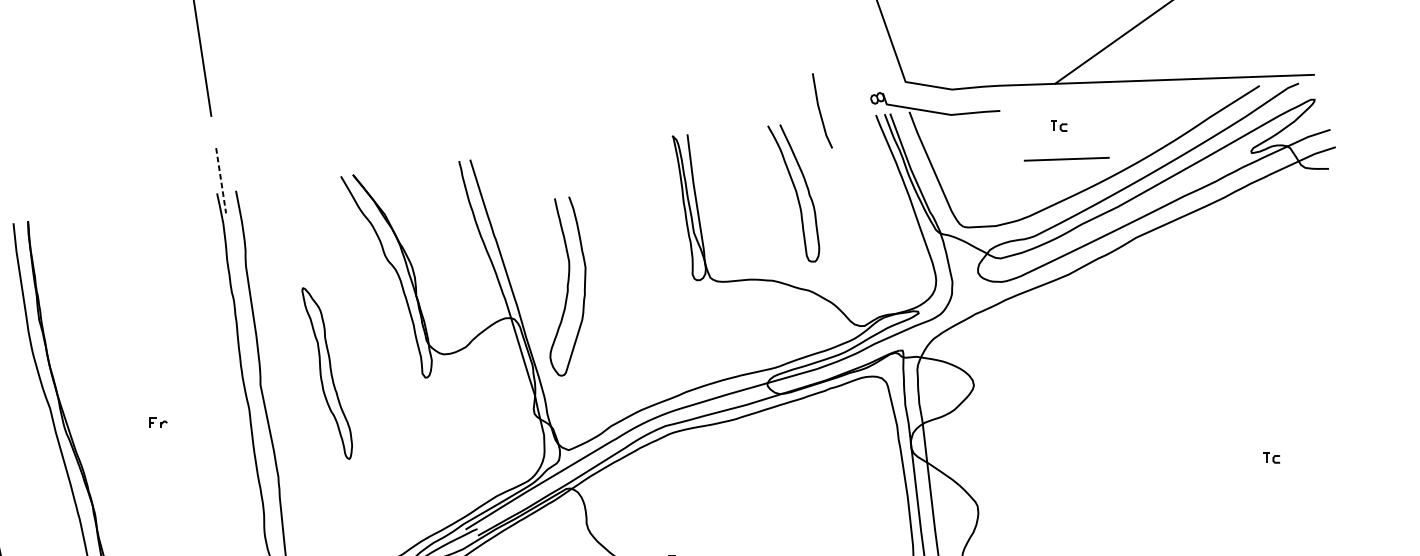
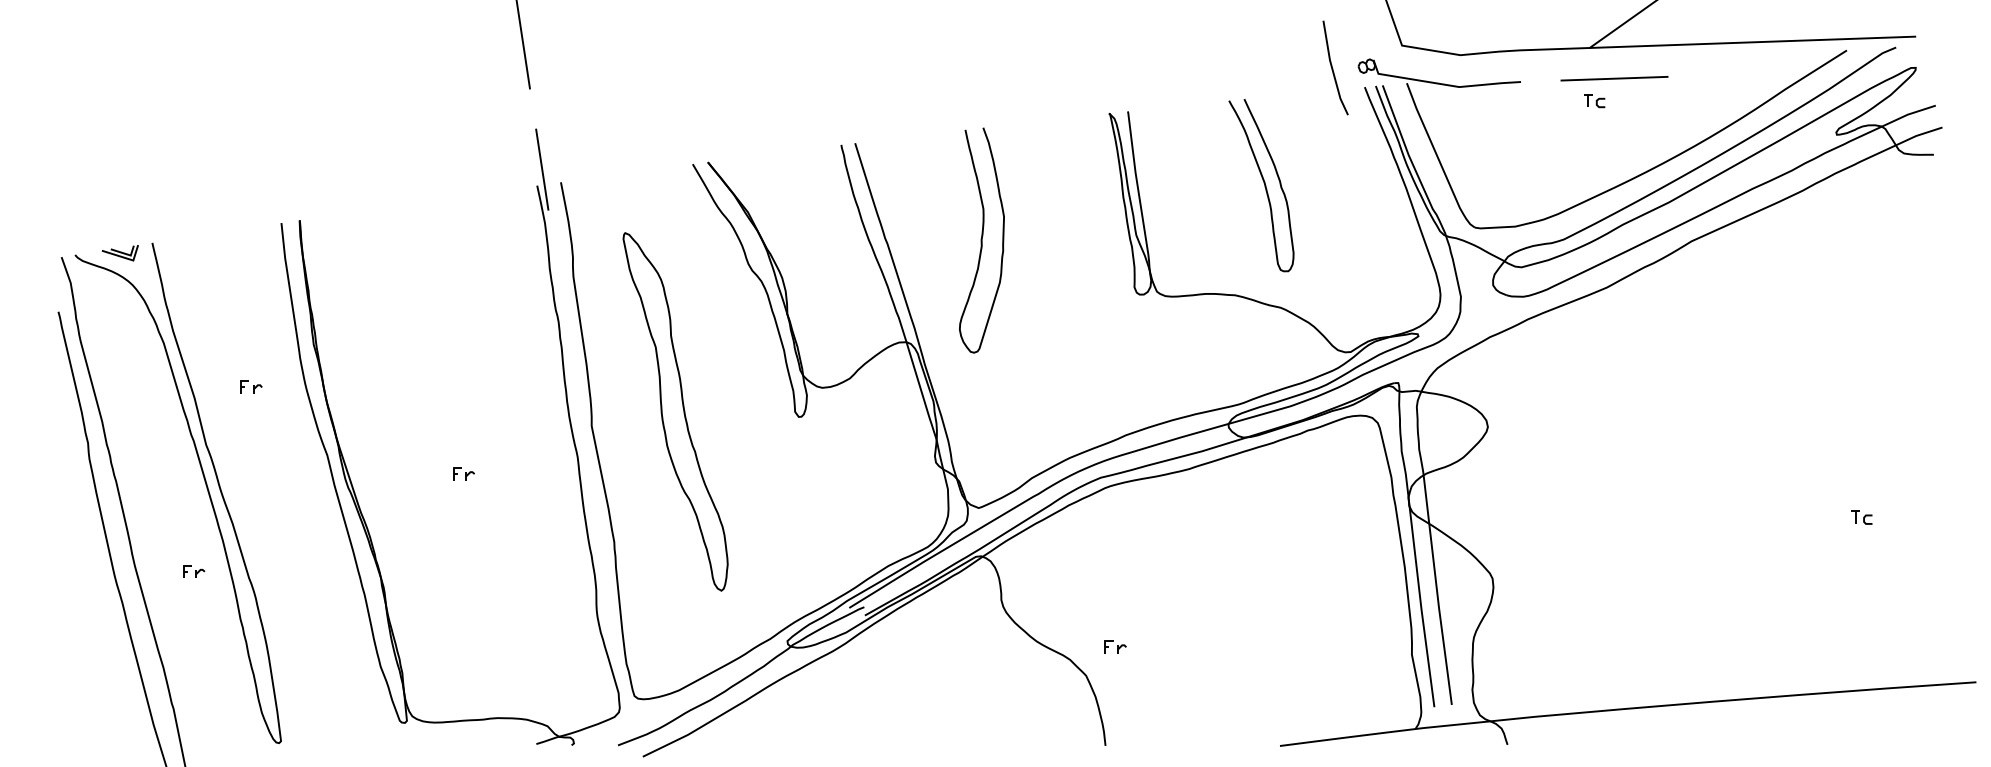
part: (822, 110) -> (1335, 67), moved
line: (1066, 159) -> (1614, 78), moved
line: (221, 181) -> (542, 170), dashed -> solid
curve: (567, 286) -> (981, 240), moved
part: (327, 373) -> (675, 411), size x1.67

